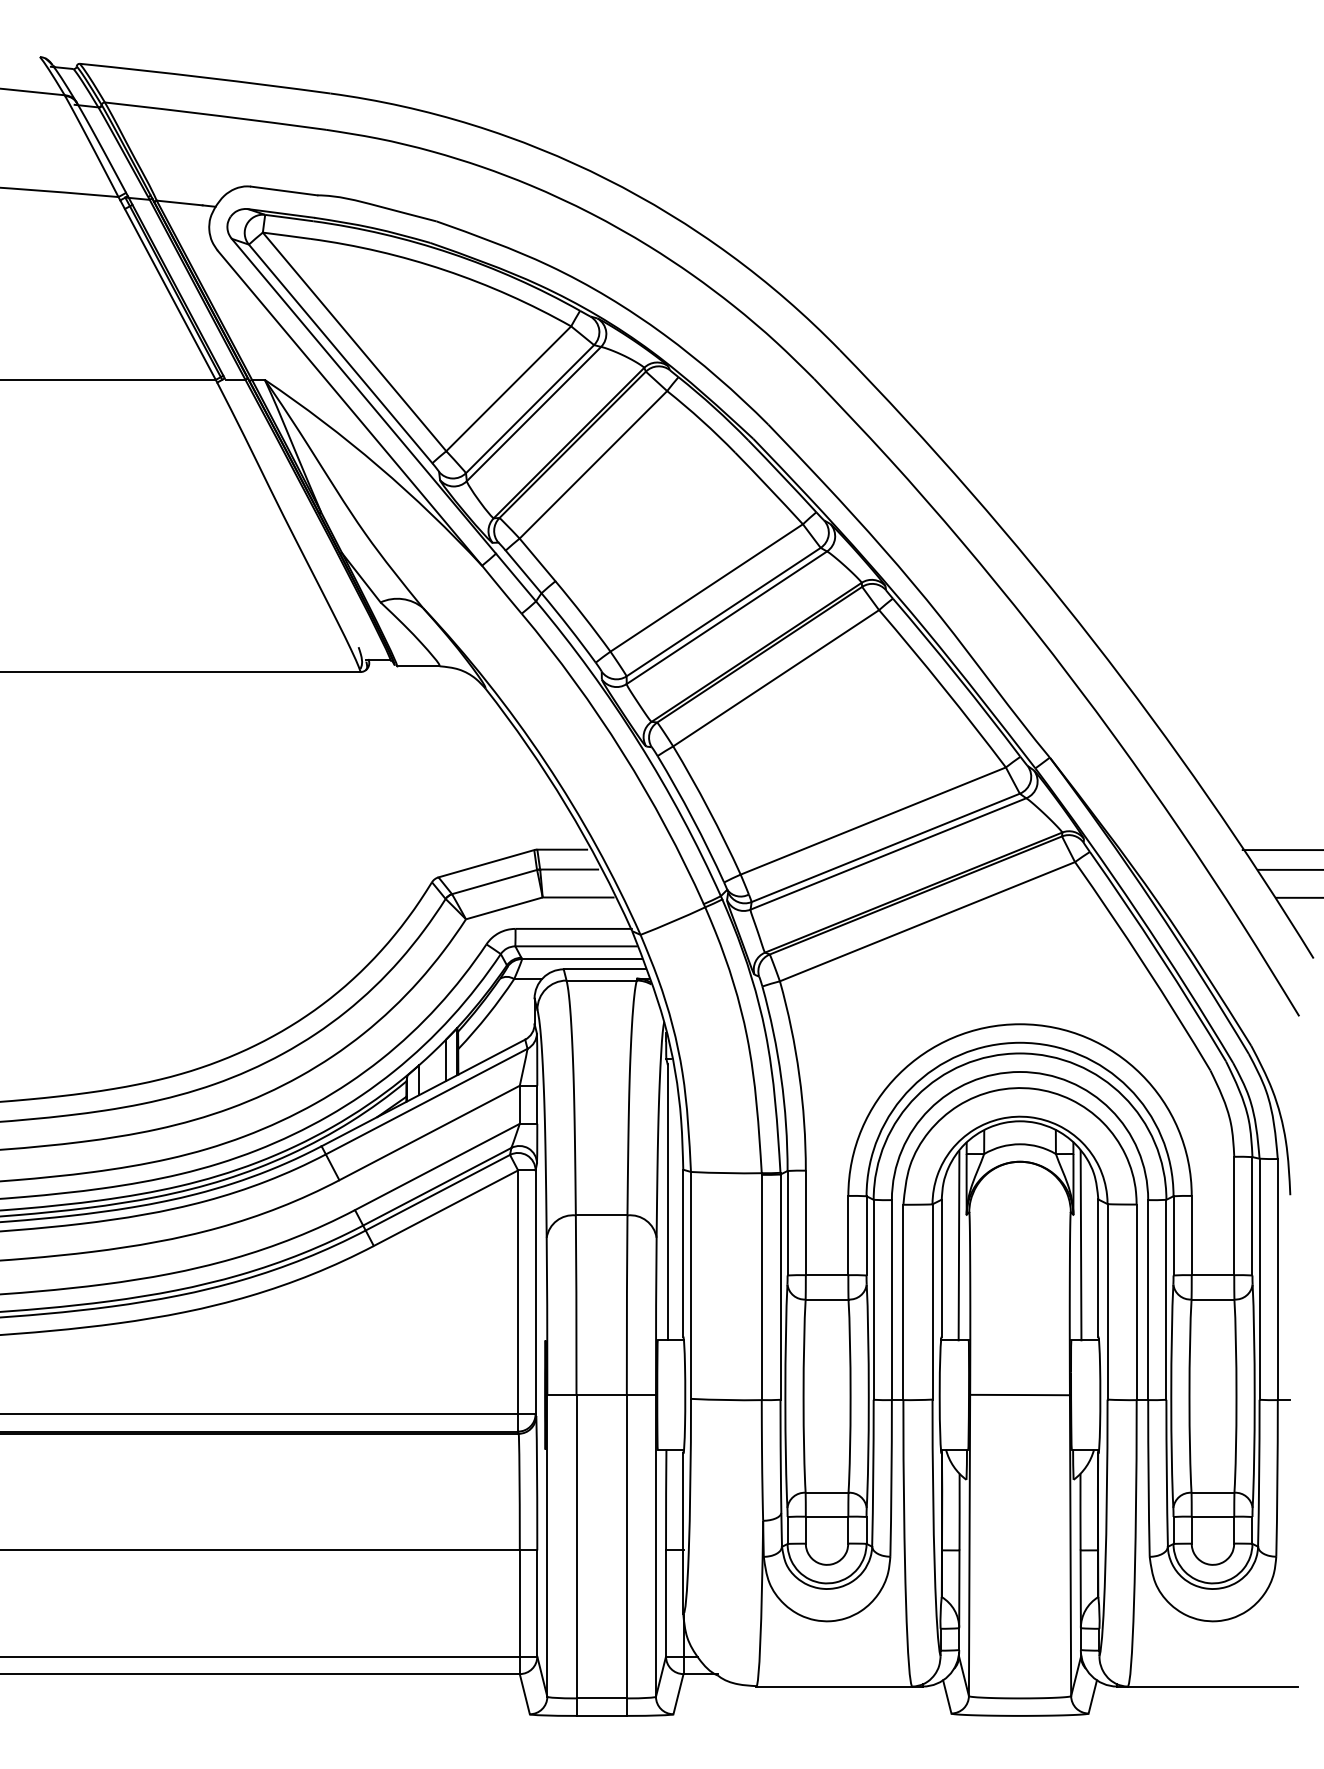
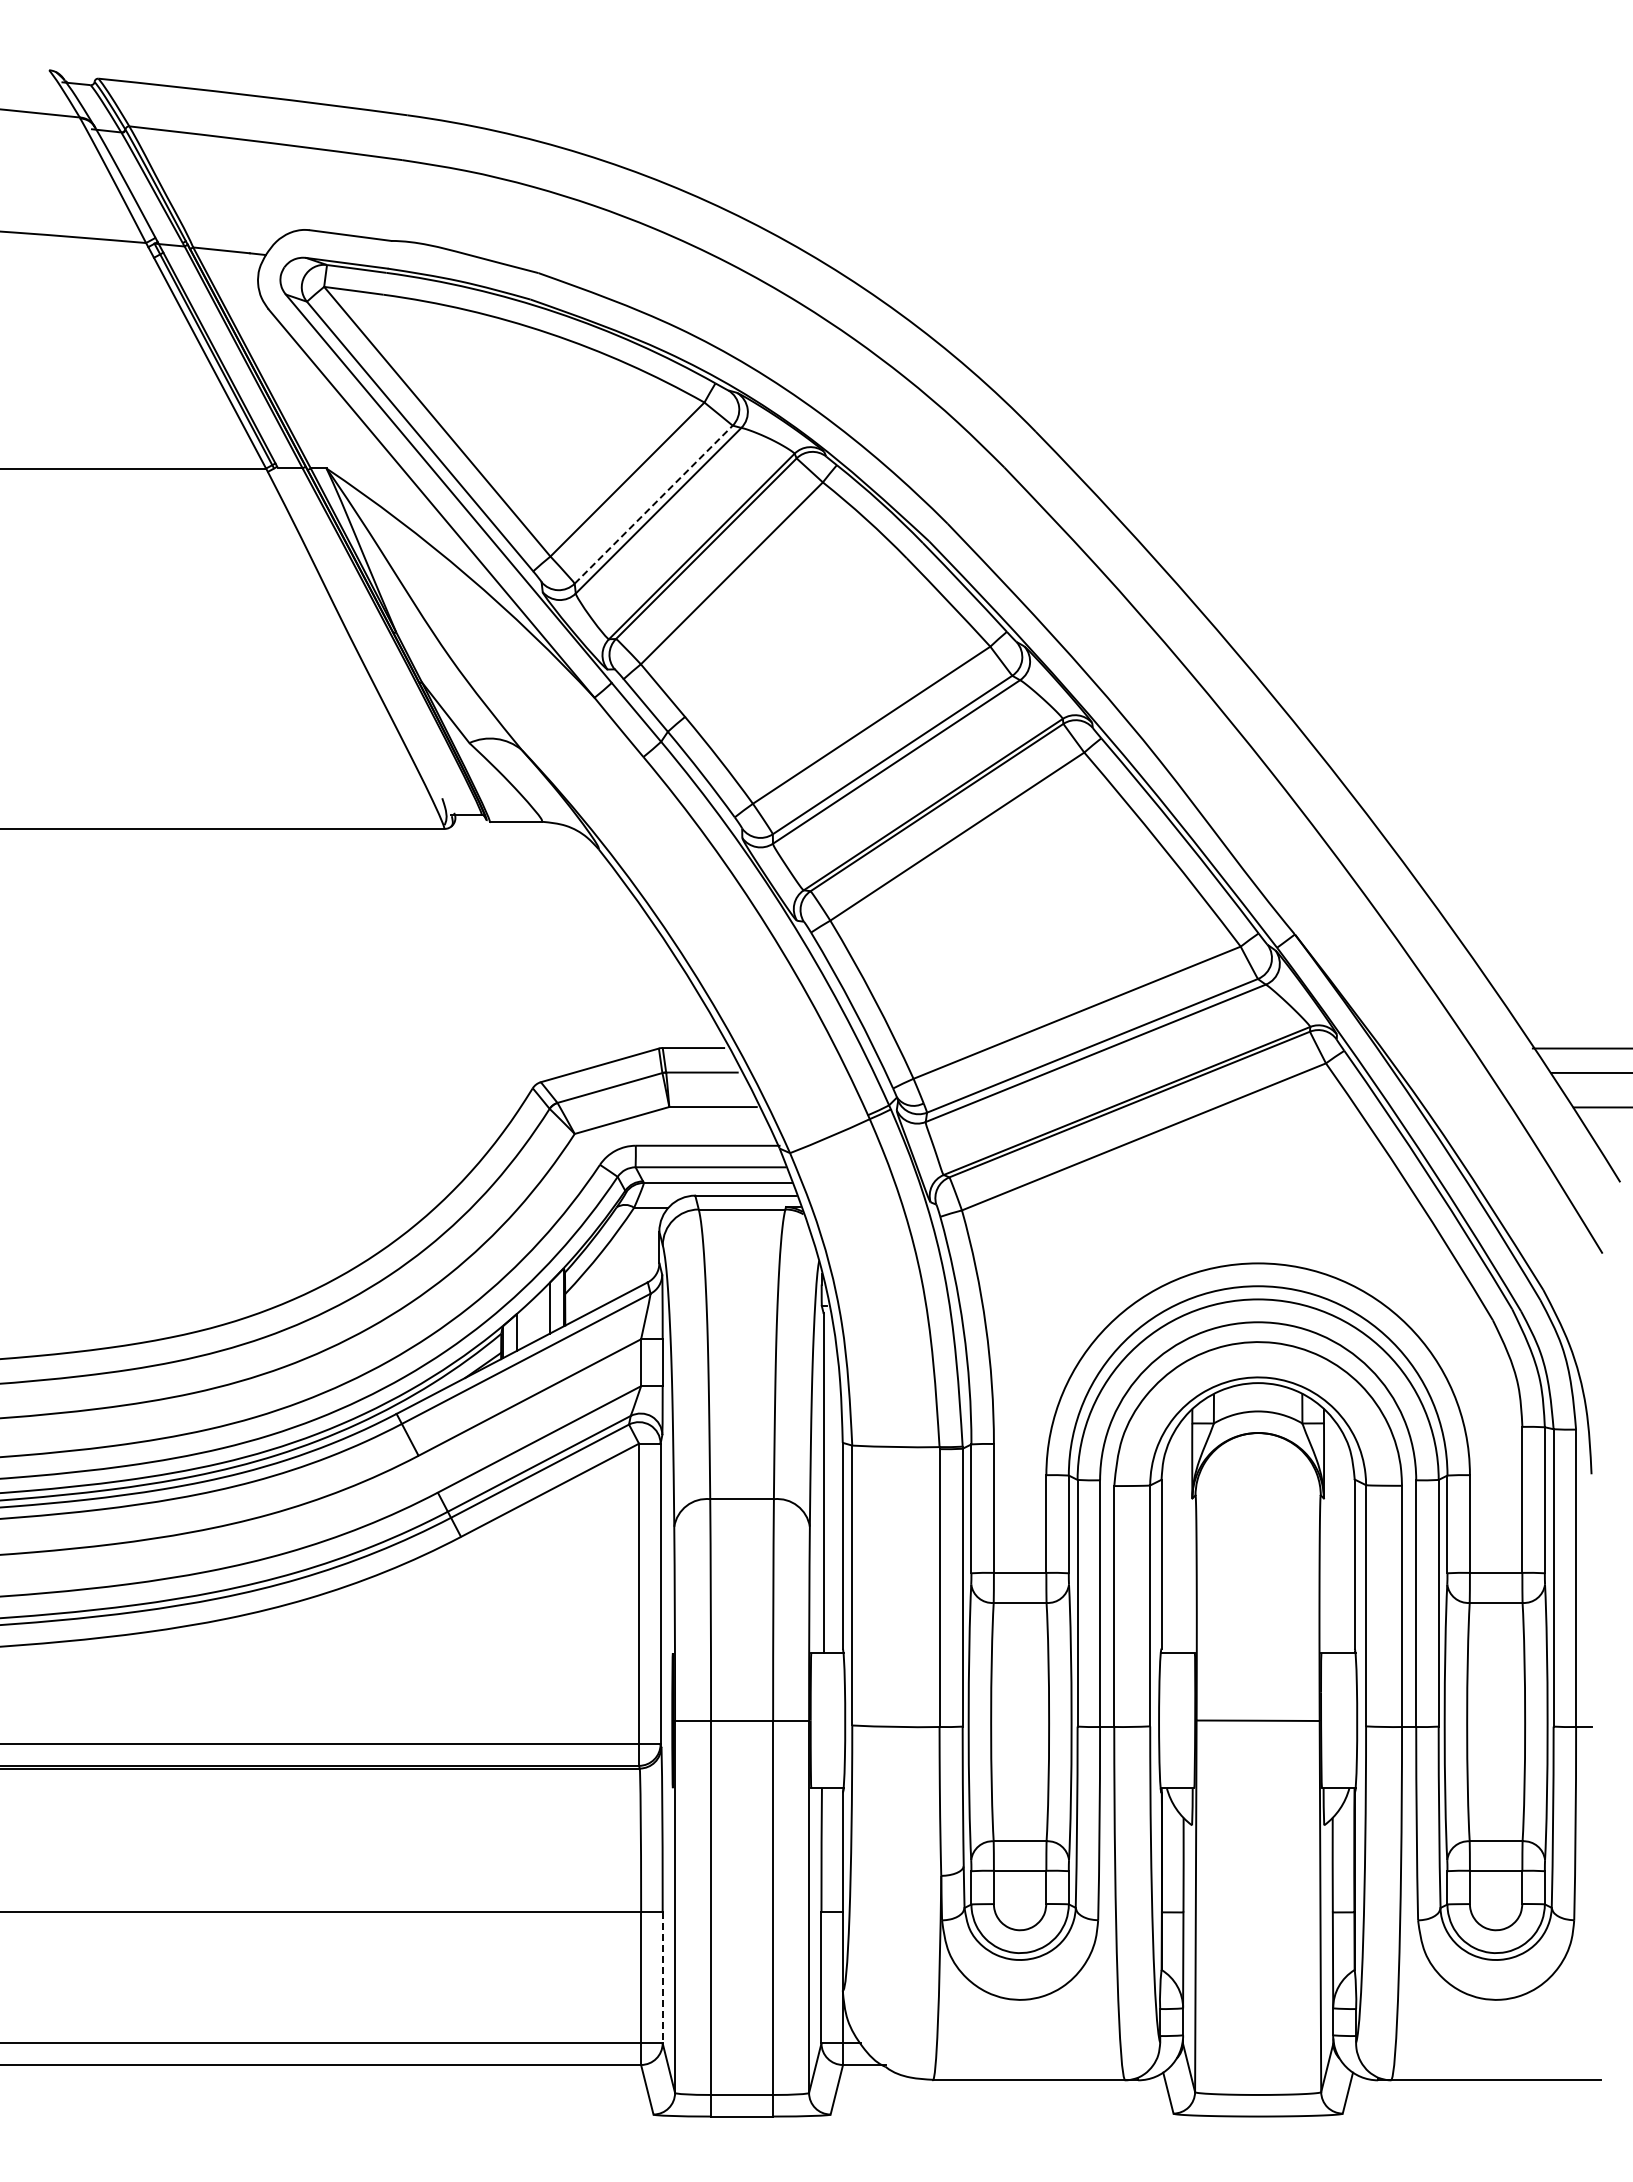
line: (529, 409) -> (653, 504), solid -> dashed
line: (958, 1245) -> (1182, 1536), removed
line: (1080, 1245) -> (1332, 1536), removed
line: (537, 1603) -> (662, 1977), solid -> dashed

